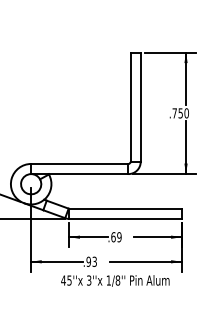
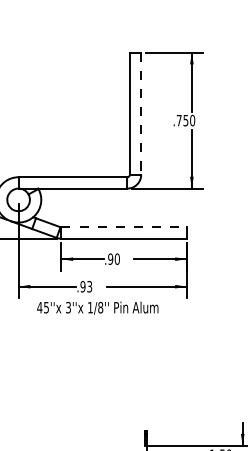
line: (141, 107) -> (141, 114), solid -> dashed
line: (125, 208) -> (124, 227), solid -> dashed
text: (115, 236) -> (113, 258), .69 -> .90
text: (115, 280) -> (97, 307), moved

